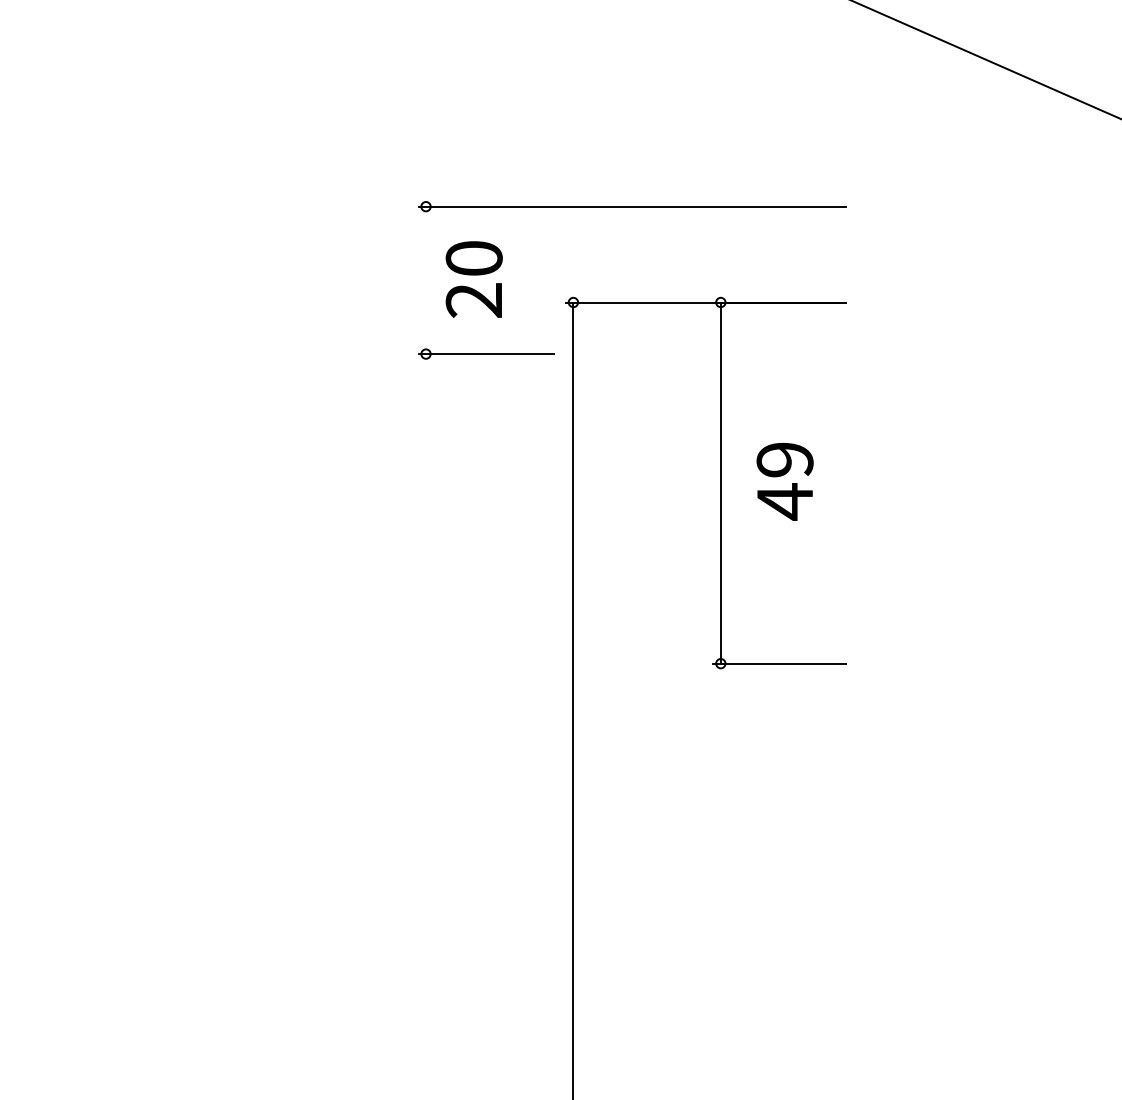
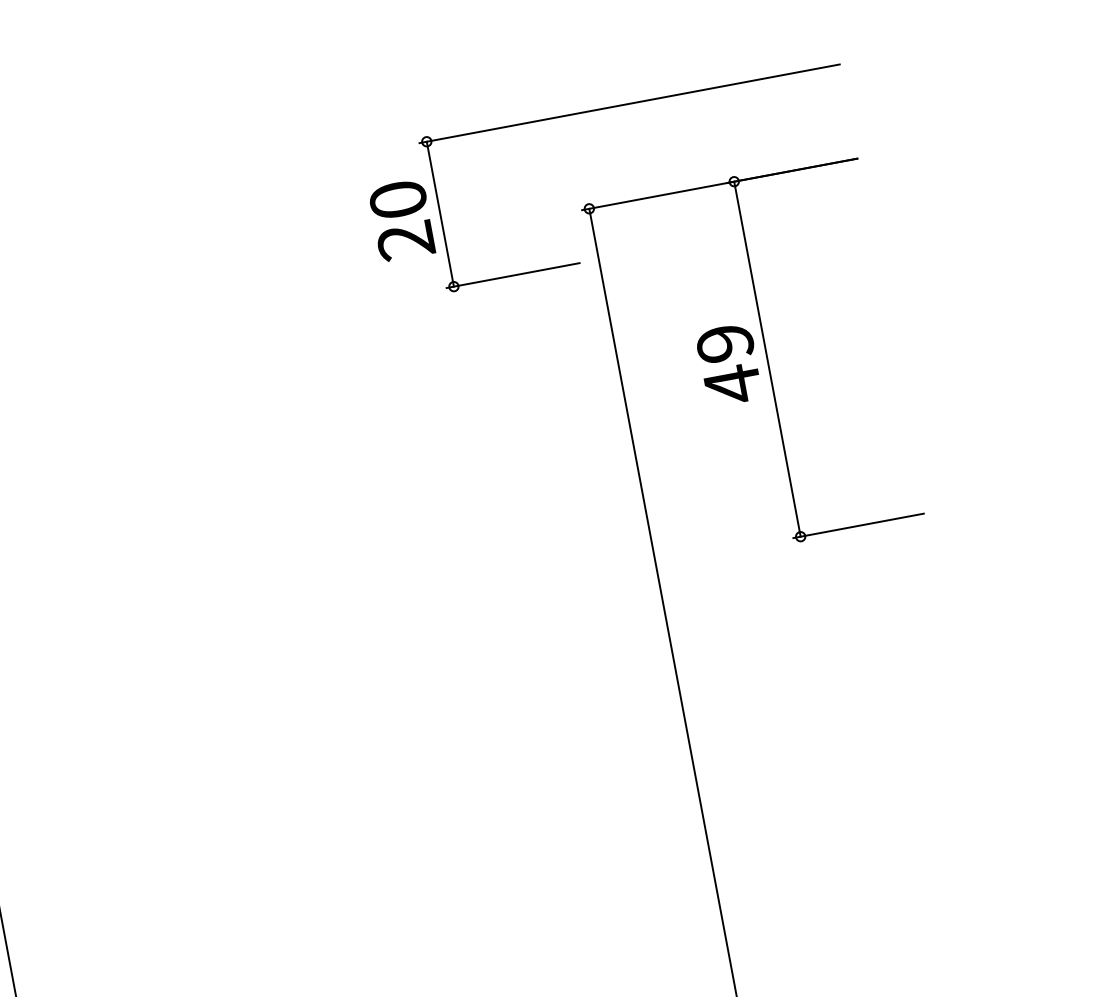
text: (473, 279) -> (401, 220), moved
line: (426, 280) -> (440, 214), added
text: (784, 481) -> (728, 364), moved

